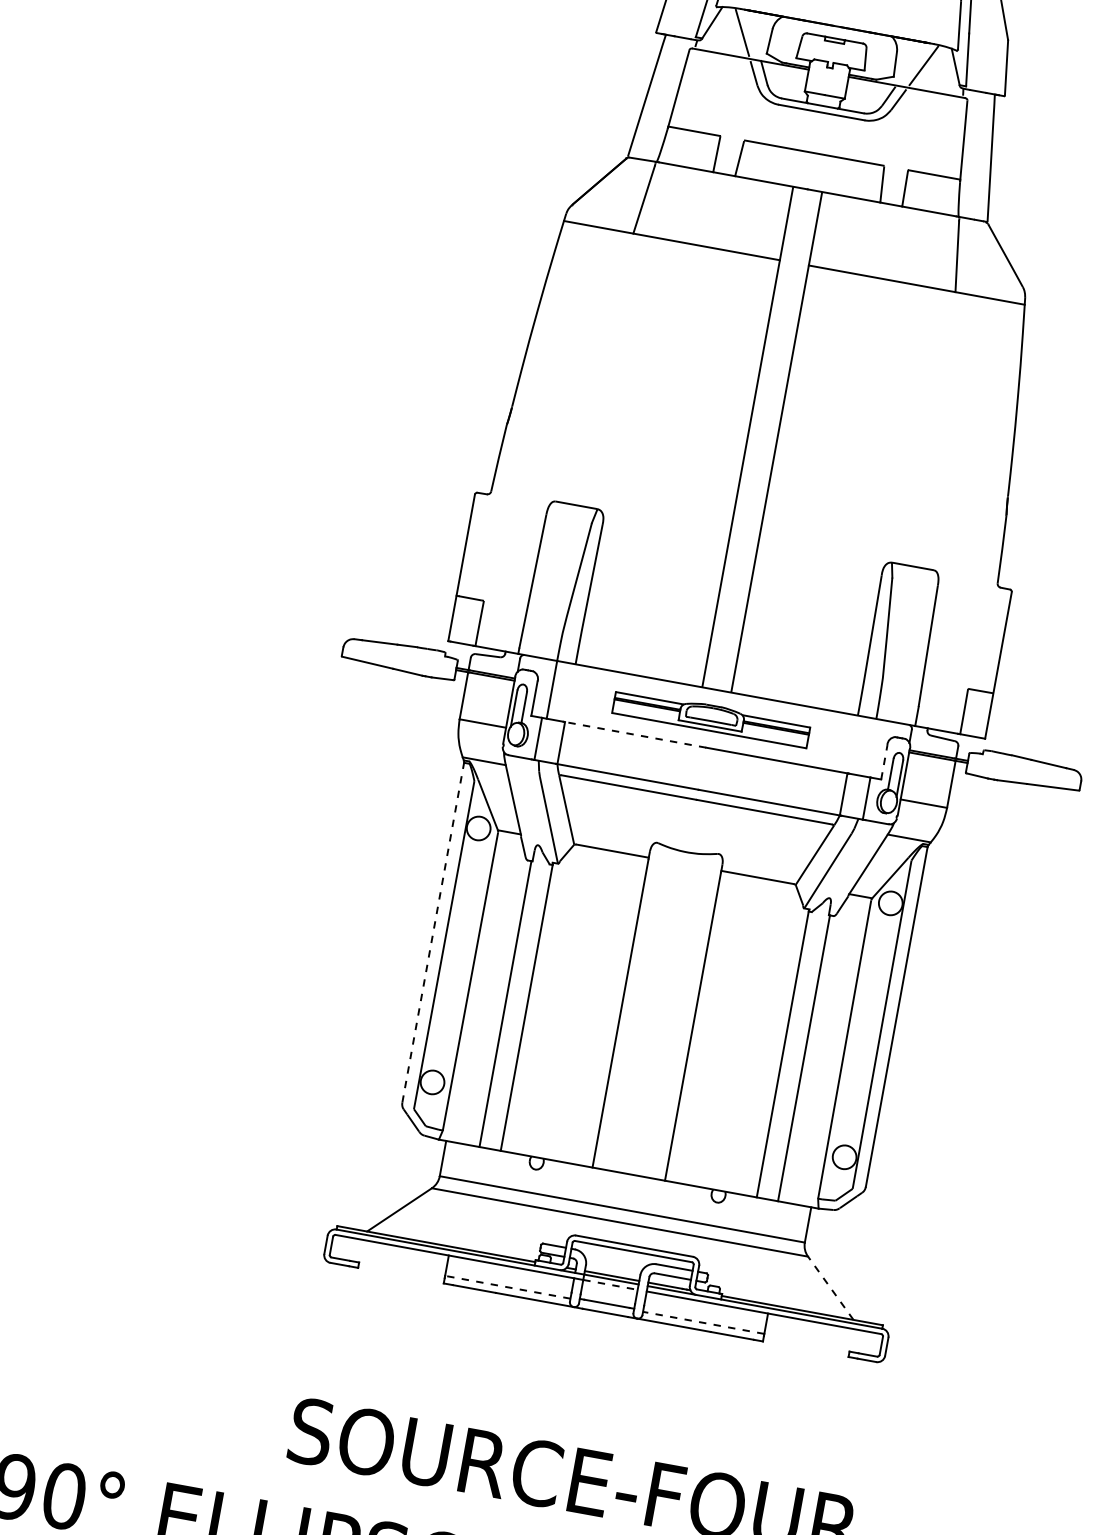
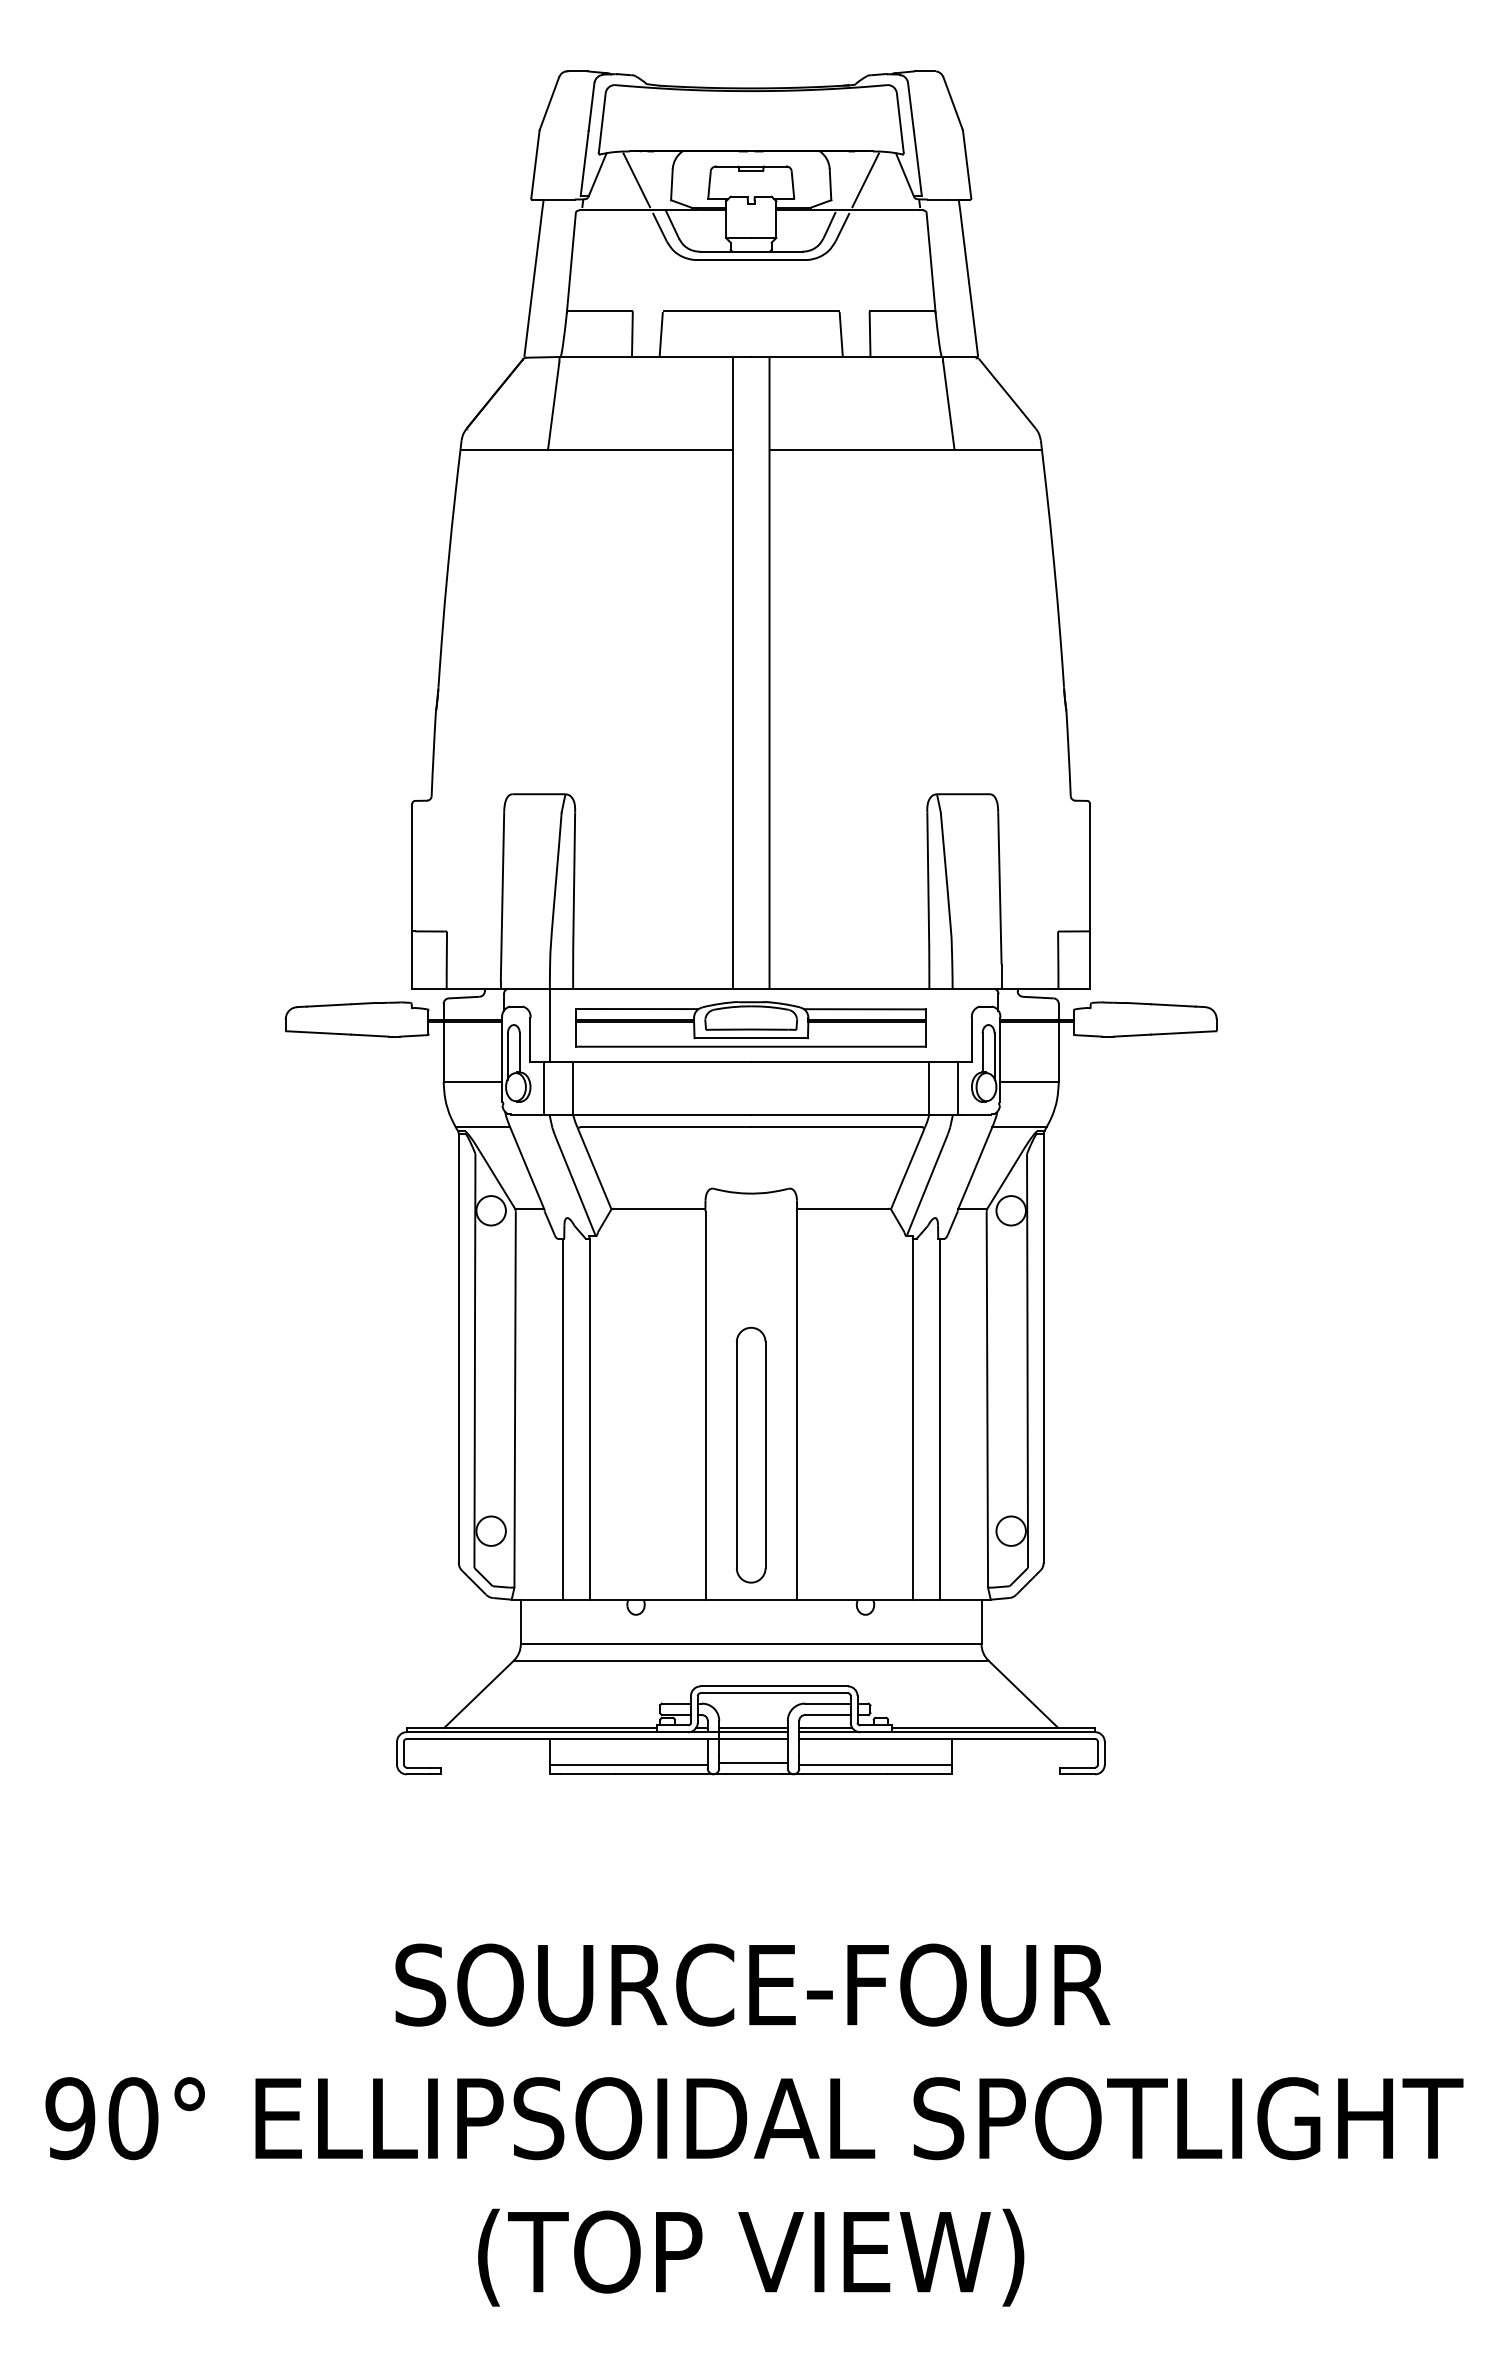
part: (711, 718) -> (750, 1024), size x1.43
line: (635, 734) -> (661, 1061), dashed -> solid
line: (884, 762) -> (972, 1039), dashed -> solid
line: (433, 932) -> (458, 1347), dashed -> solid
part: (649, 1059) -> (751, 1454), added
line: (610, 1285) -> (753, 1739), dashed -> solid
line: (507, 1287) -> (628, 1764), dashed -> solid
line: (831, 1287) -> (1023, 1693), dashed -> solid
line: (703, 1322) -> (875, 1764), dashed -> solid

